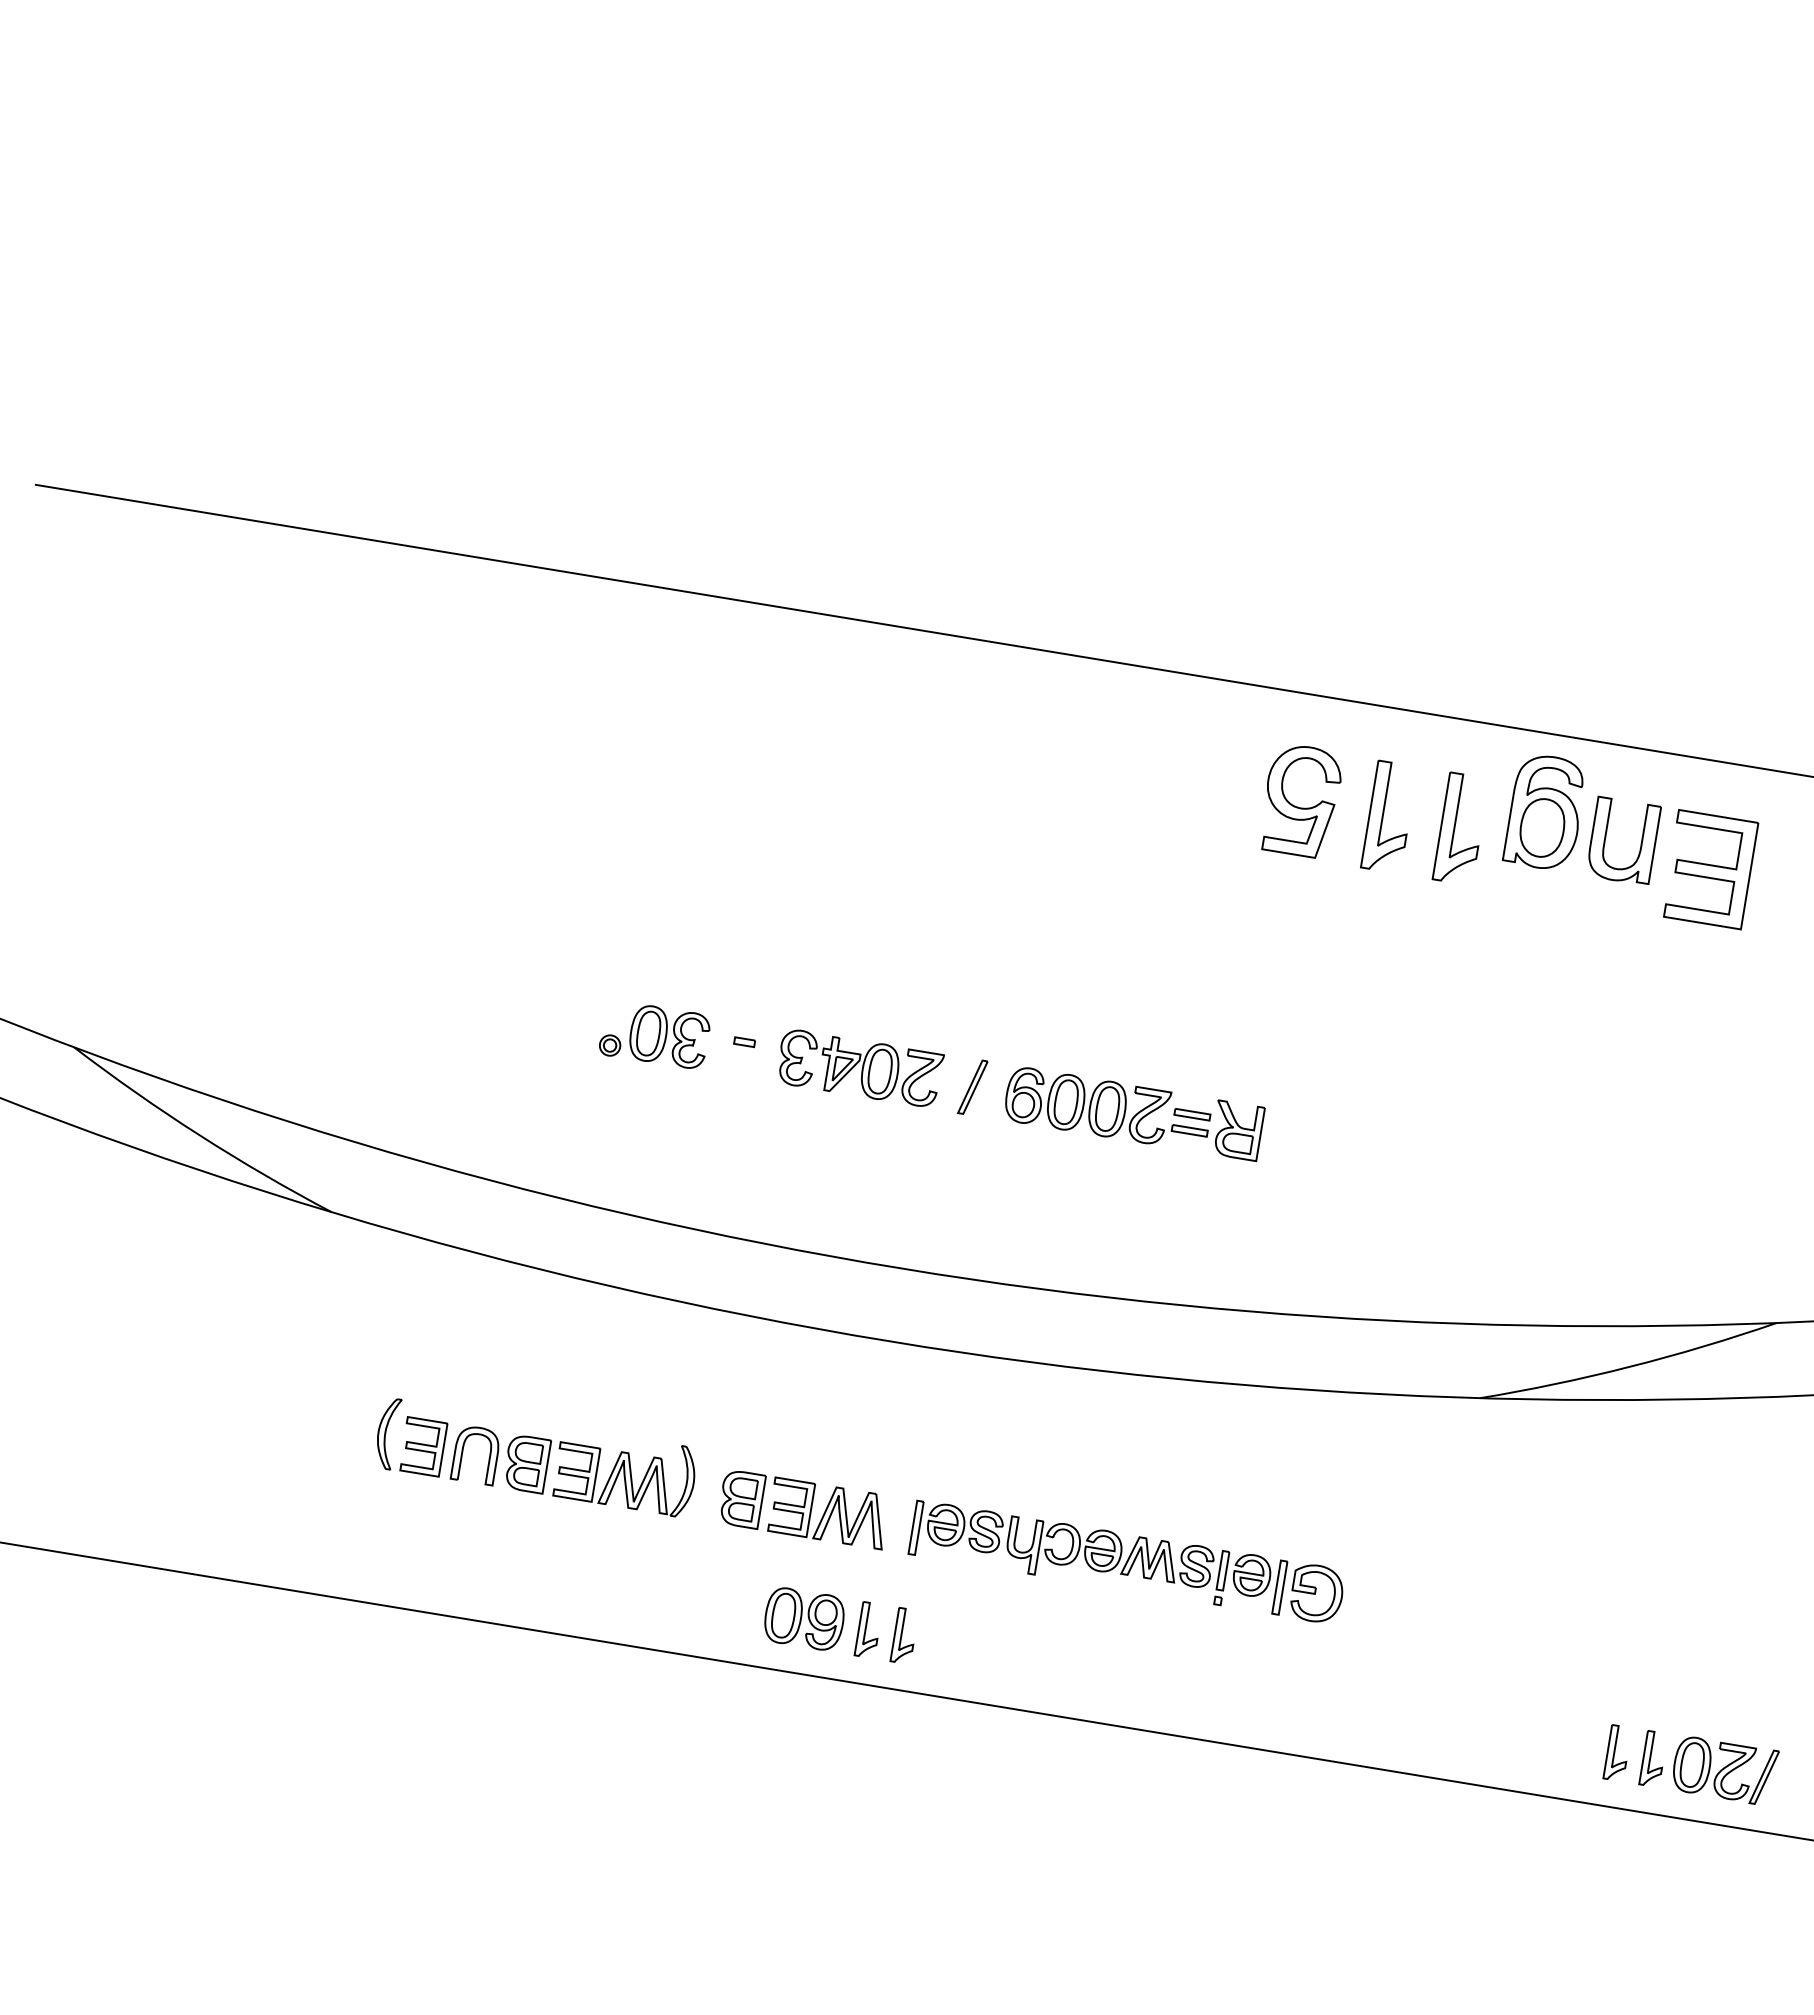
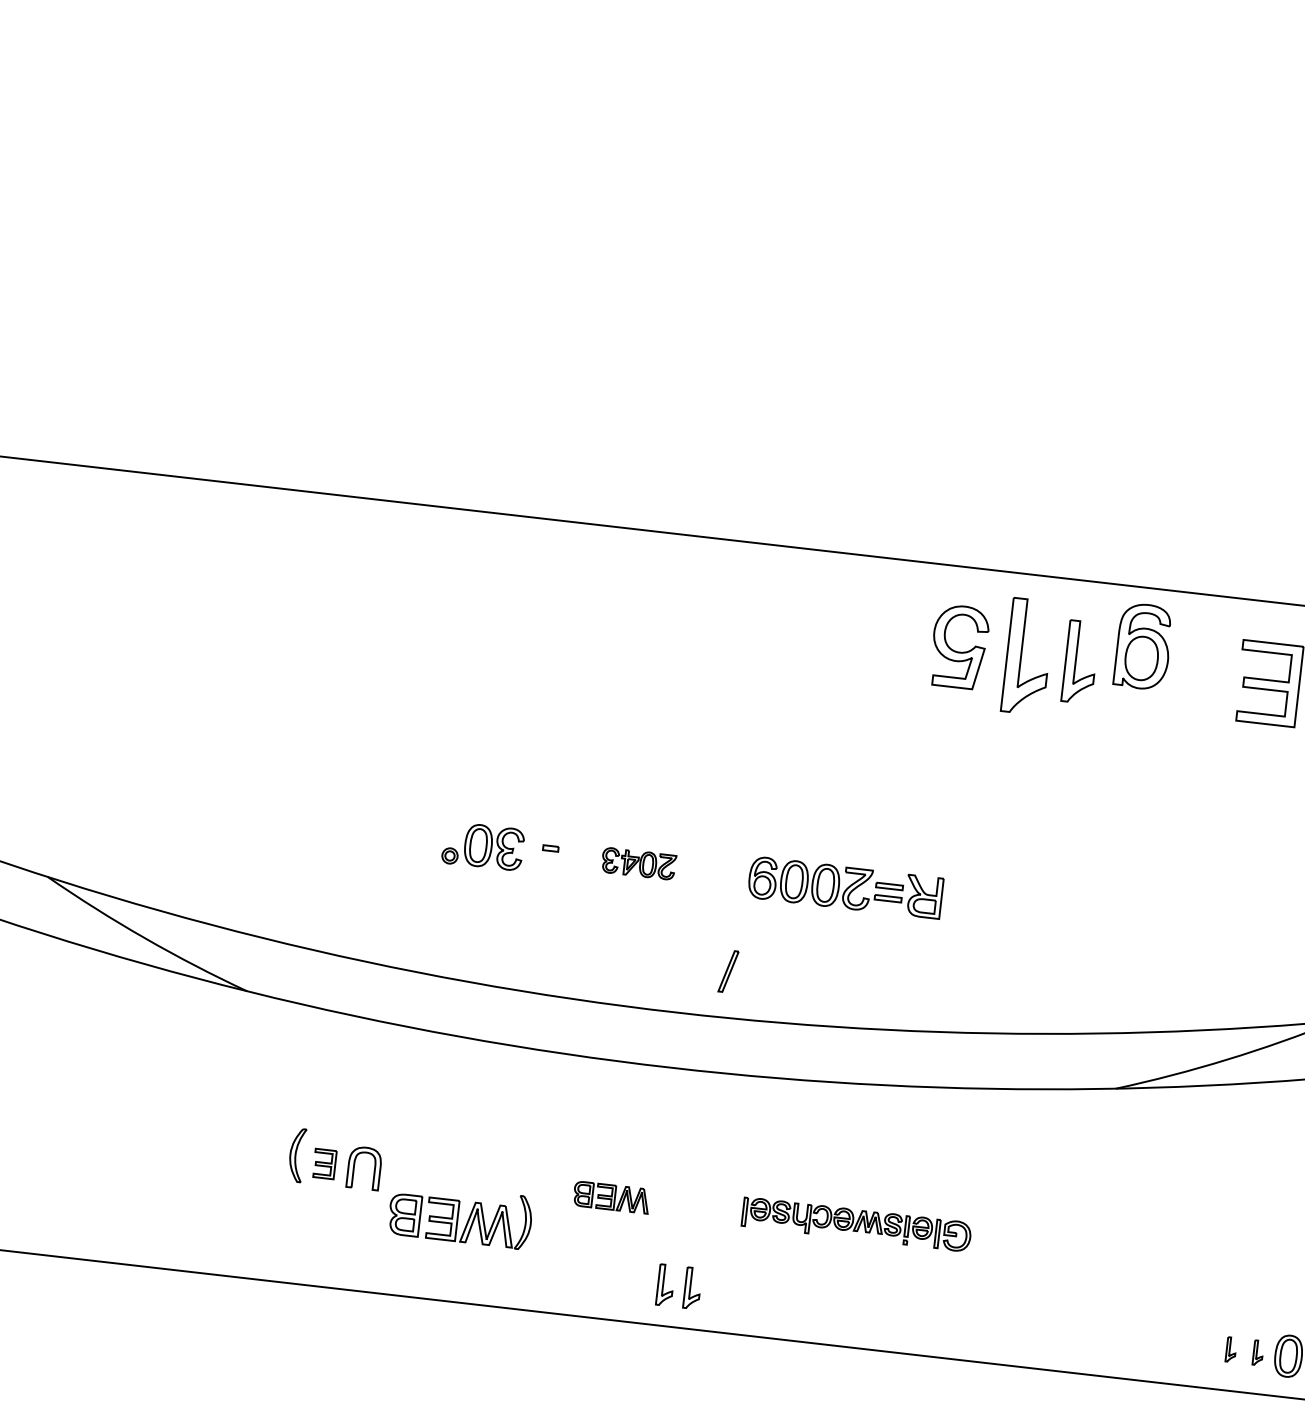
part: (1383, 814) -> (1021, 654), size x1.4
part: (1640, 843) -> (1215, 666), removed
part: (861, 1067) -> (639, 863), size x0.6
part: (972, 1086) -> (728, 970), moved
part: (423, 1446) -> (324, 1163), size x0.7
part: (600, 1476) -> (460, 1221), moved
part: (801, 1510) -> (610, 1197), size x0.6
part: (1125, 1560) -> (855, 1223), size x0.7
part: (804, 1618) -> (616, 1278), removed
part: (1614, 1751) -> (1229, 1348), size x0.6
part: (1650, 1757) -> (1256, 1352), size x0.6

